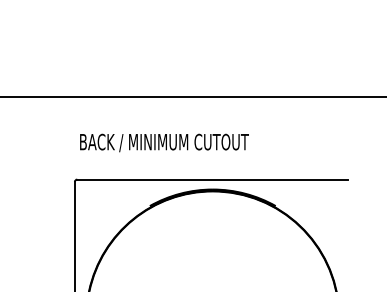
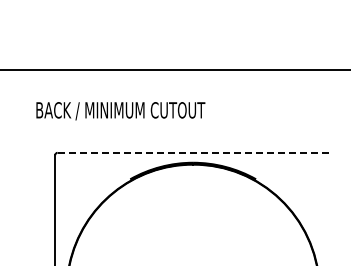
text: (164, 142) -> (120, 110), moved
line: (212, 179) -> (192, 152), solid -> dashed

